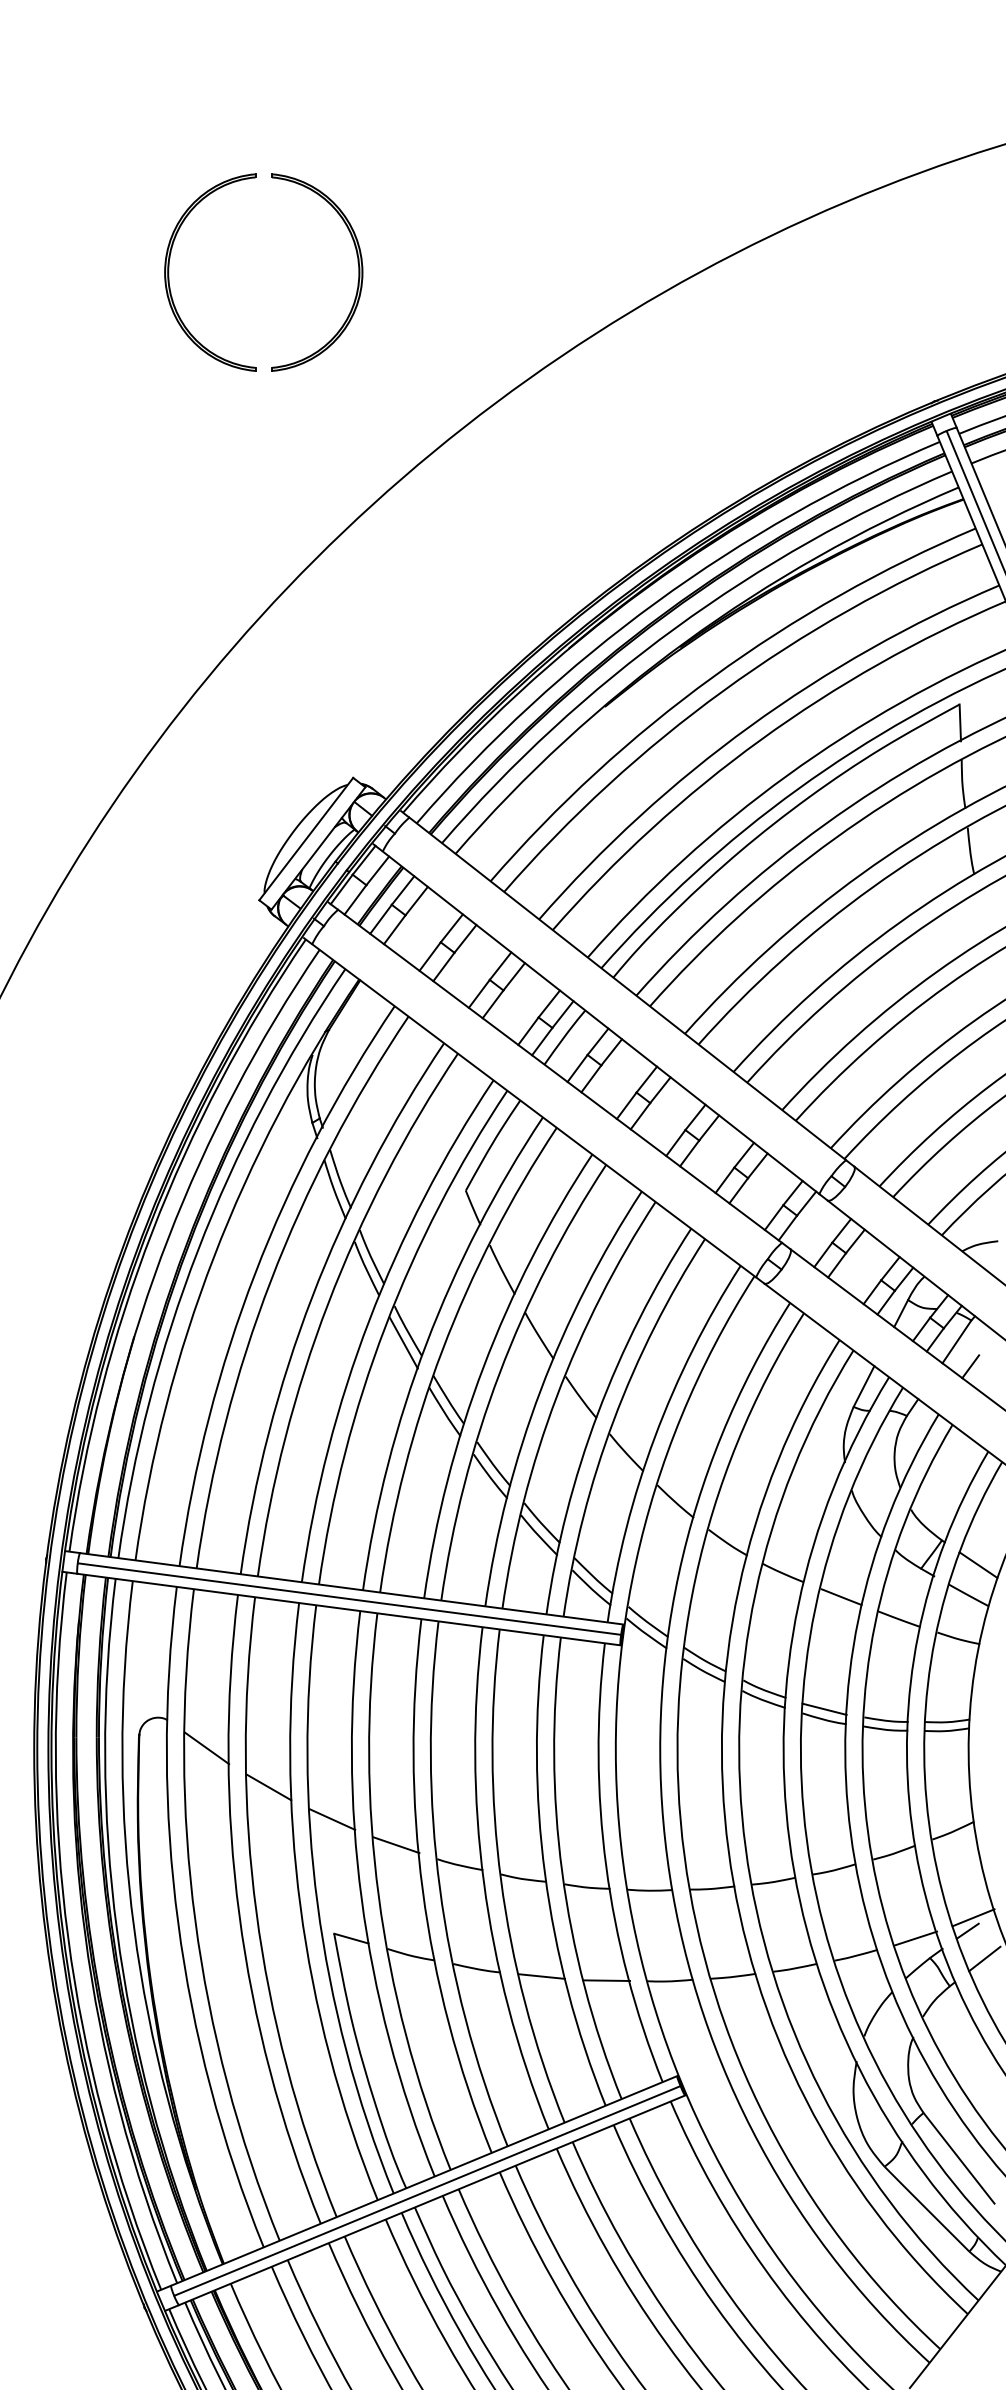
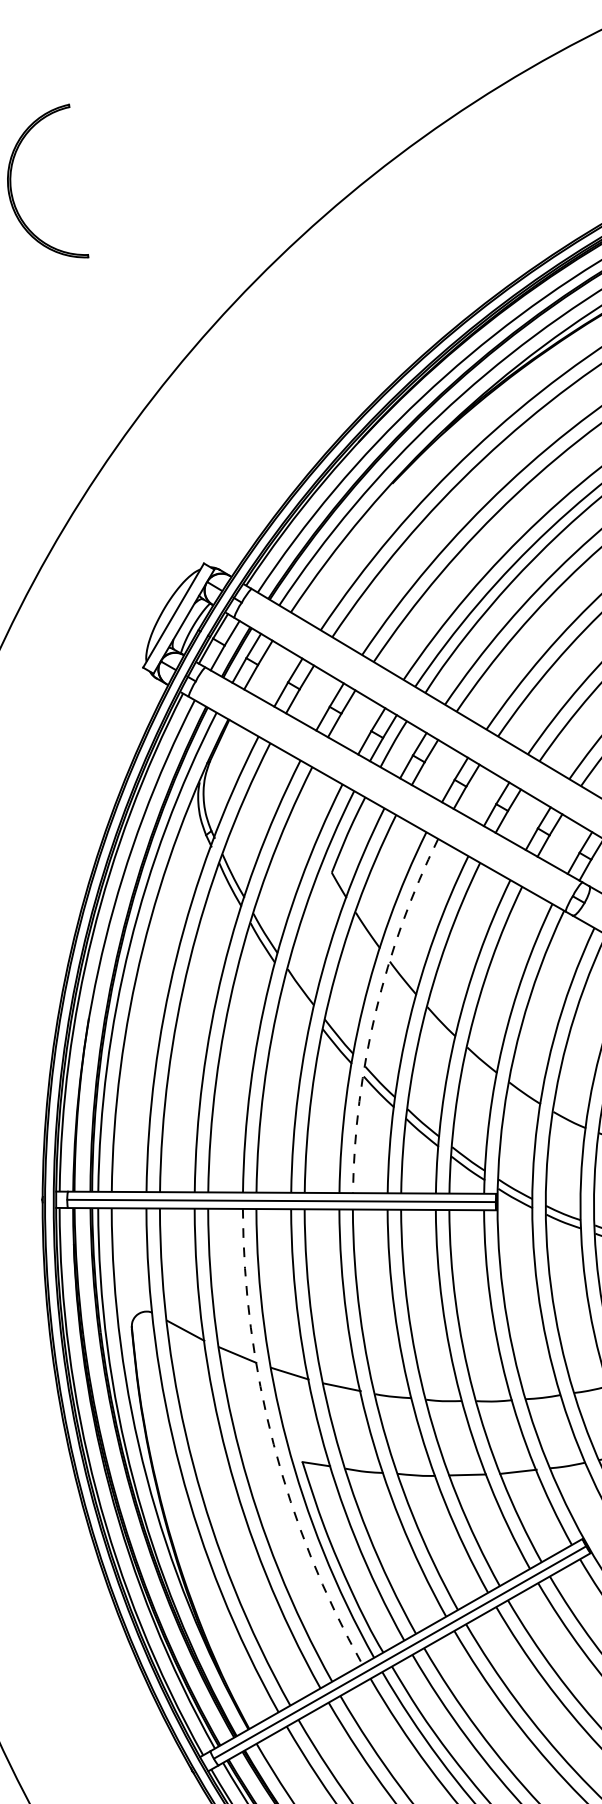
part: (358, 272) -> (158, 170), removed
line: (403, 1342) -> (298, 996), removed
arc: (499, 1373) -> (375, 1011), solid -> dashed
arc: (300, 1906) -> (273, 1444), solid -> dashed

